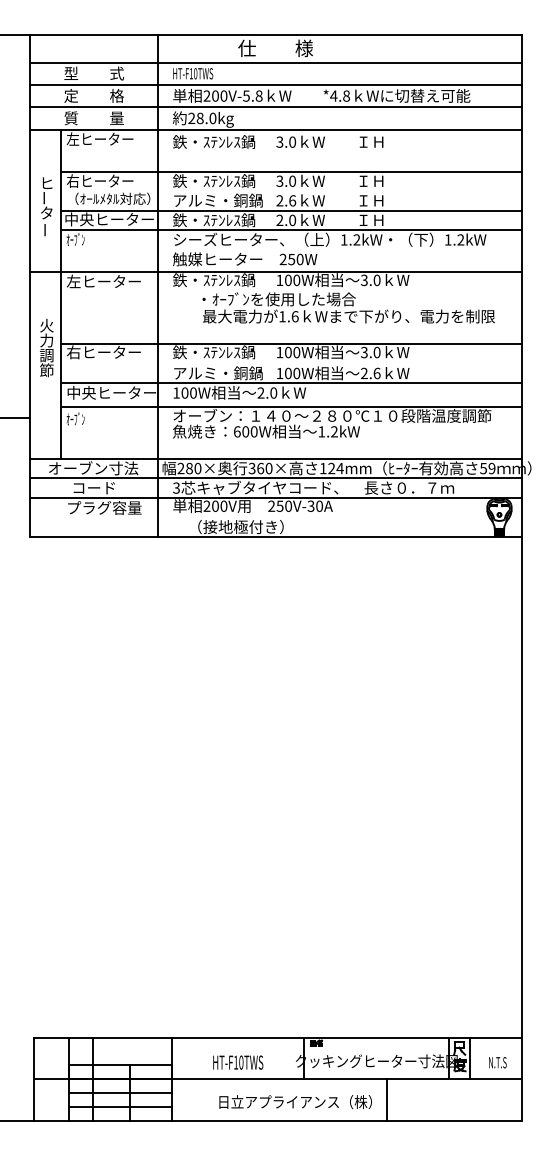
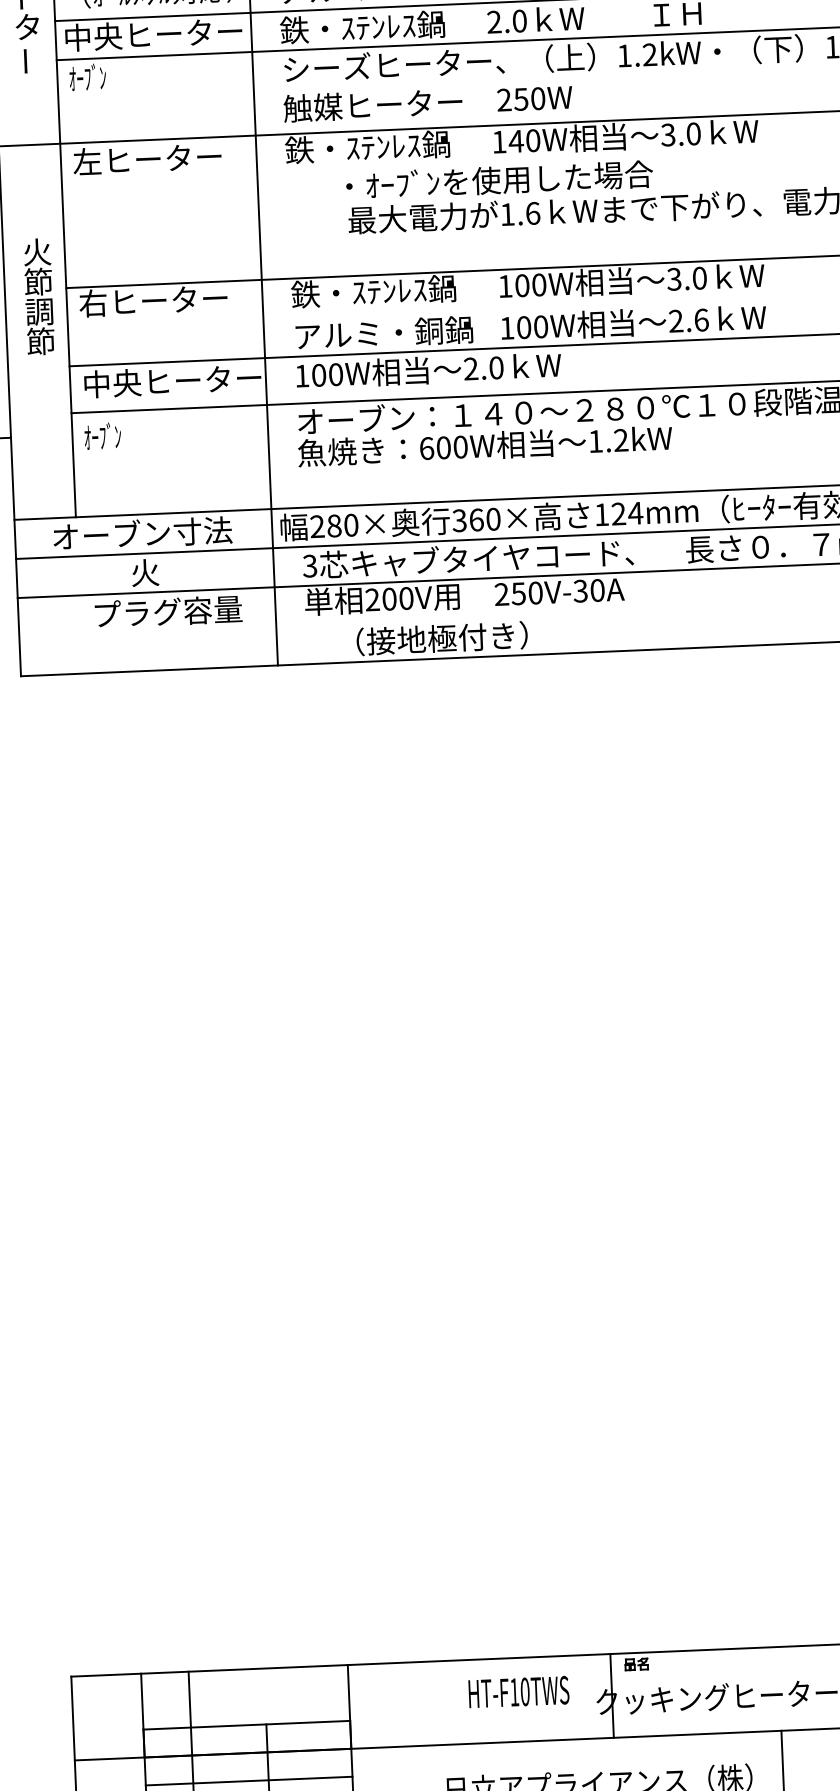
text: (288, 280) -> (516, 141), 100W -> 140W
text: (46, 340) -> (37, 281), 力 -> 節
text: (93, 487) -> (144, 571), コード -> 火
text: (238, 1062) -> (519, 1691), moved

